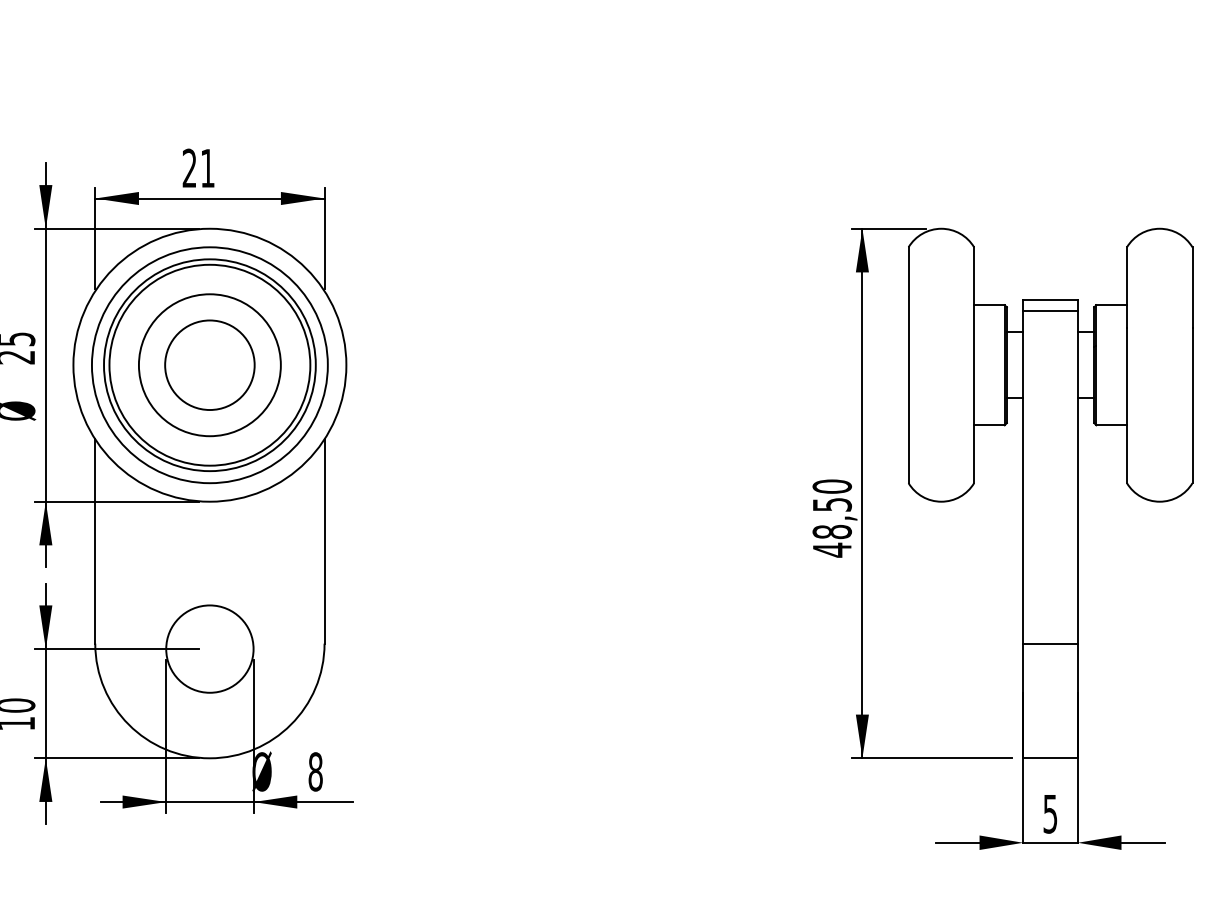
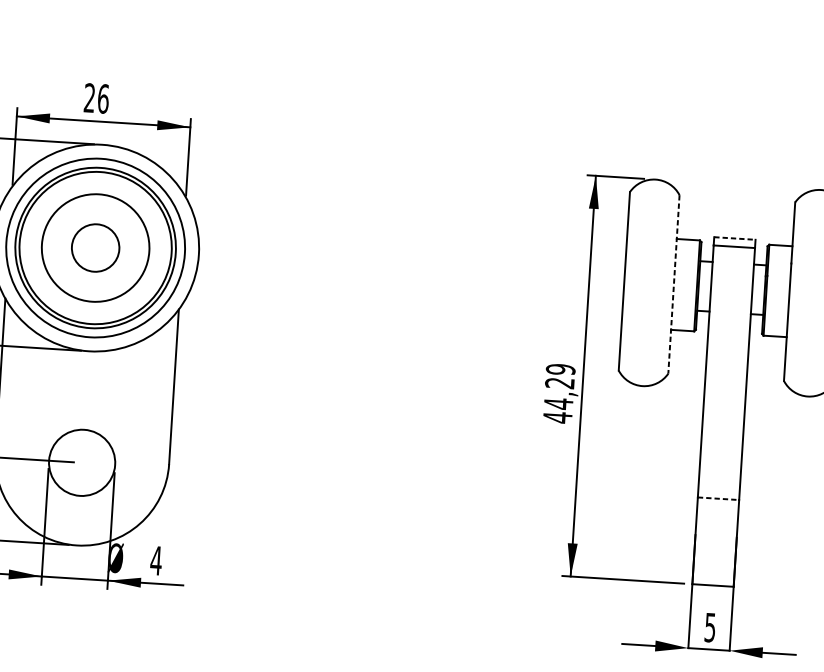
text: (207, 168) -> (103, 99), 21 -> 26
line: (1051, 299) -> (735, 238), solid -> dashed
circle: (209, 365) -> (95, 248), size x0.7
line: (974, 365) -> (674, 284), solid -> dashed
text: (832, 509) -> (559, 386), 48,50 -> 44,29
line: (1051, 643) -> (719, 498), solid -> dashed
text: (315, 771) -> (156, 560), 8 -> 4

